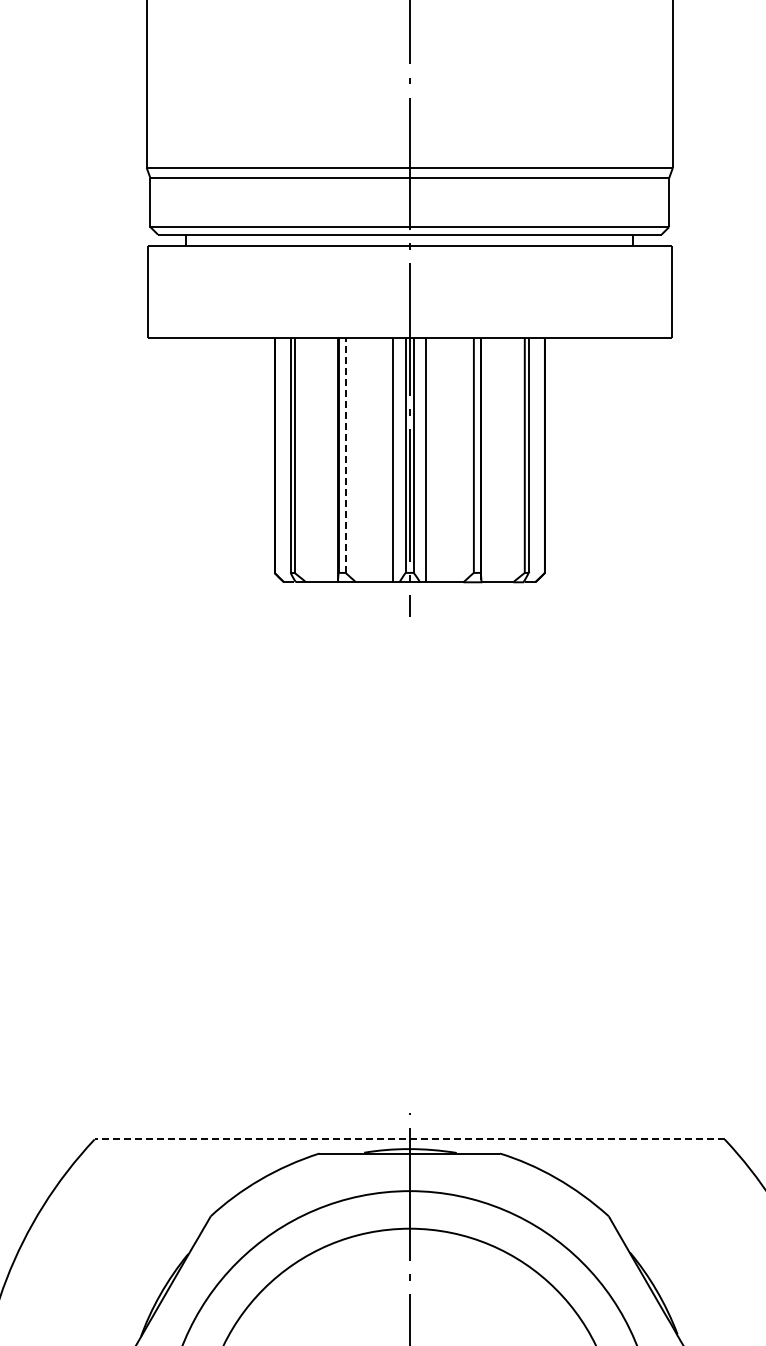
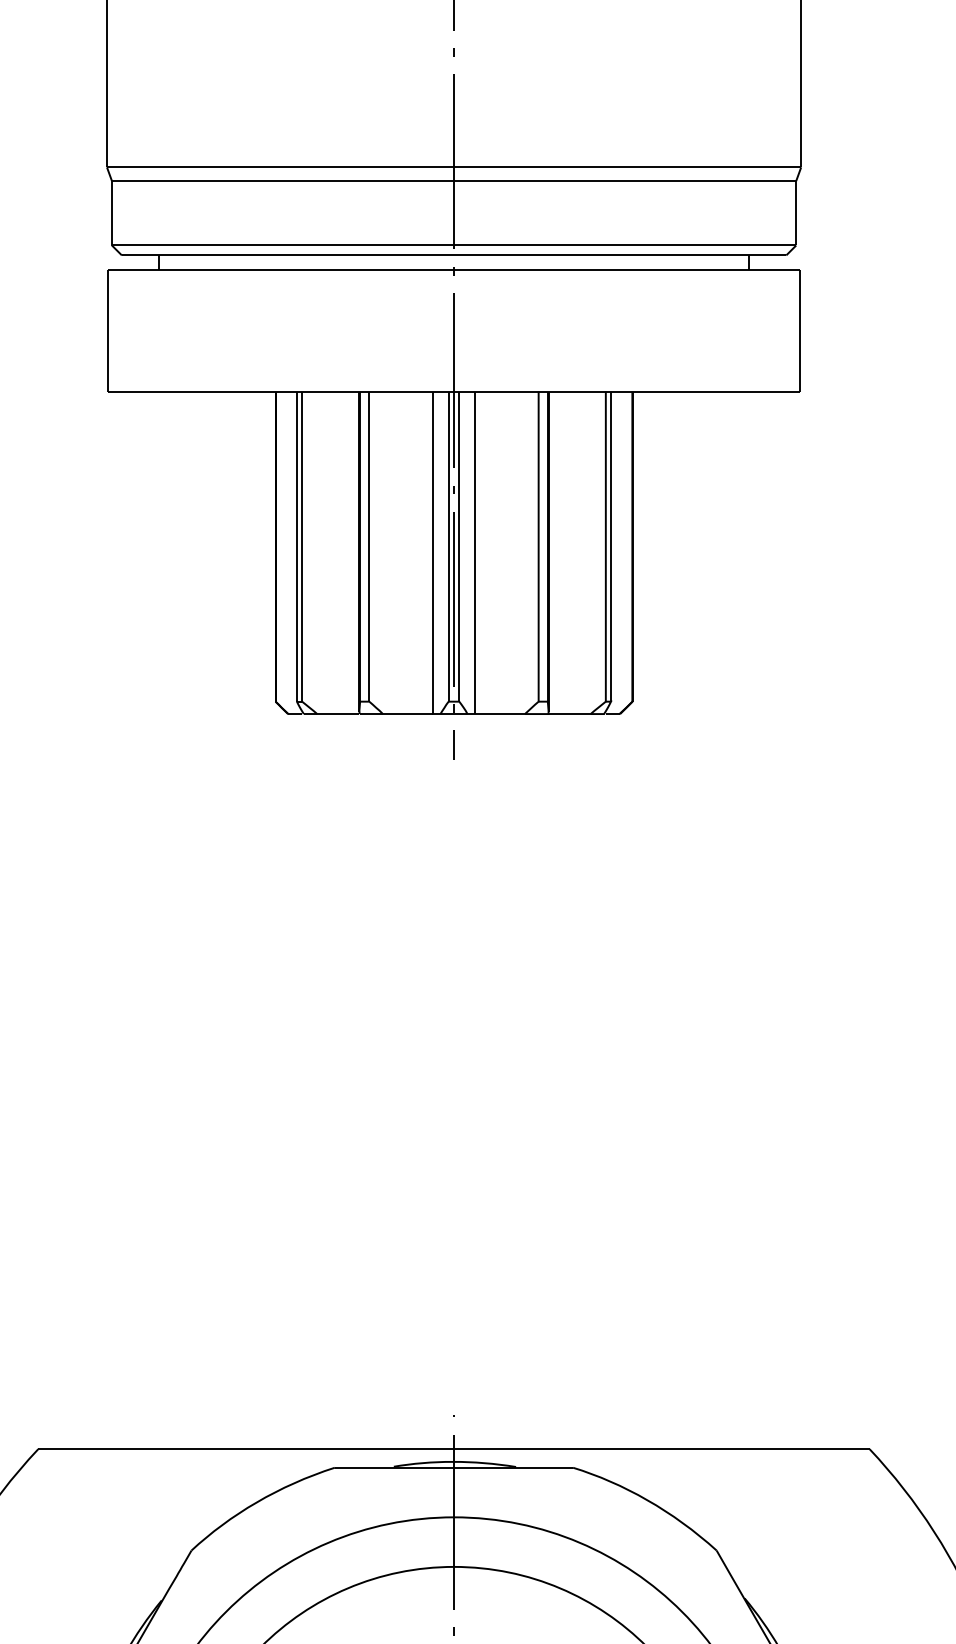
line: (345, 454) -> (369, 545), dashed -> solid
line: (409, 1139) -> (453, 1449), dashed -> solid

